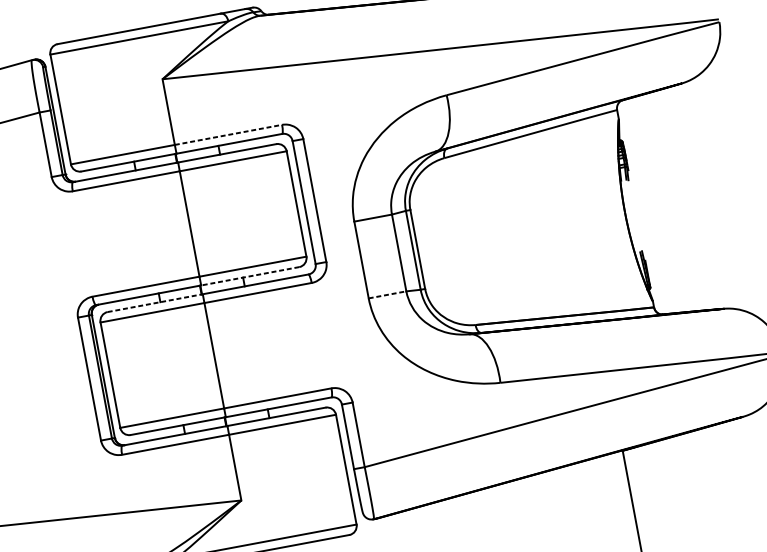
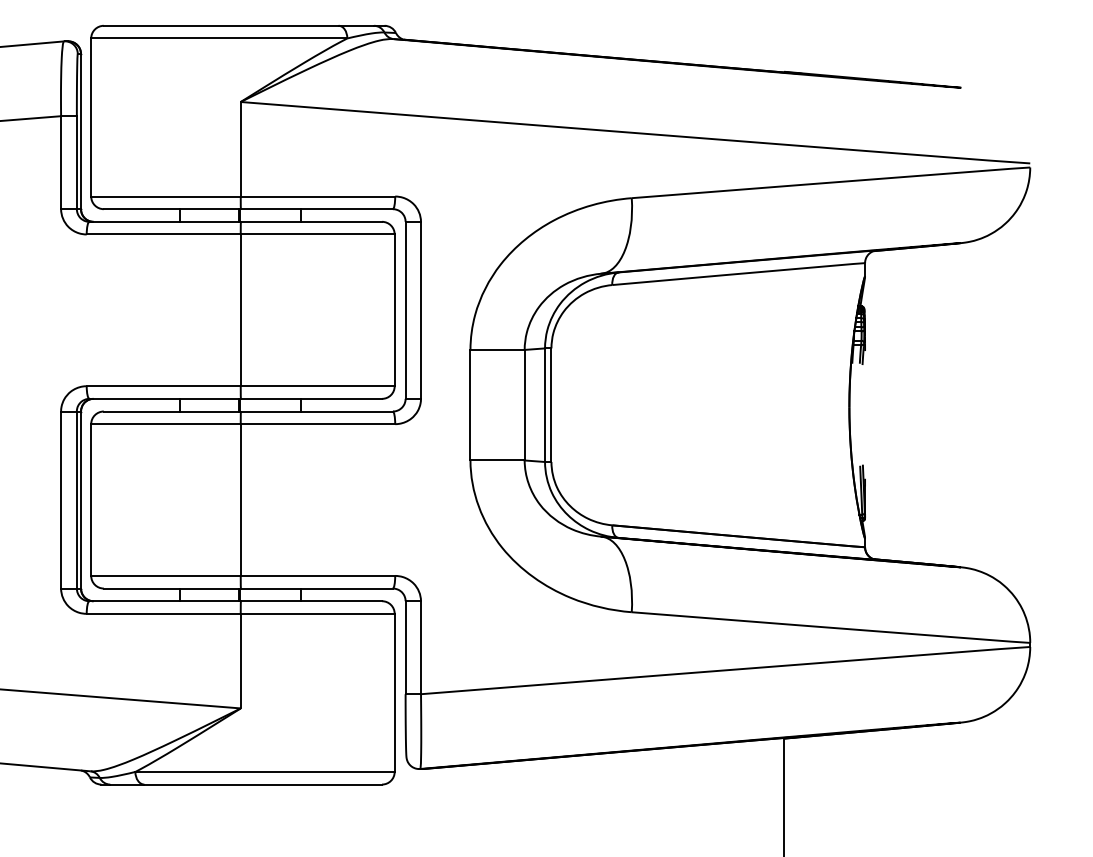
line: (228, 134) -> (318, 196), dashed -> solid
line: (250, 276) -> (311, 398), dashed -> solid
line: (388, 294) -> (498, 460), dashed -> solid
line: (155, 303) -> (172, 411), dashed -> solid

